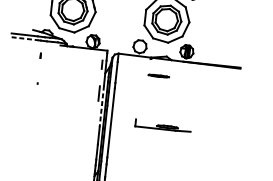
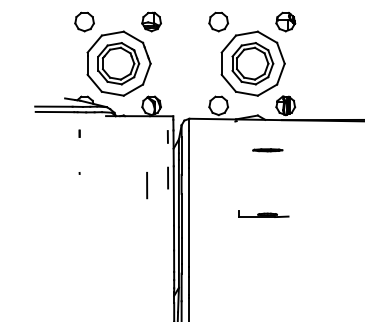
line: (25, 39) -> (55, 112), dashed -> solid
line: (158, 76) -> (267, 150), moved
line: (84, 97) -> (147, 185), added
line: (101, 106) -> (173, 195), dashed -> solid
part: (163, 125) -> (263, 213), size x0.62

